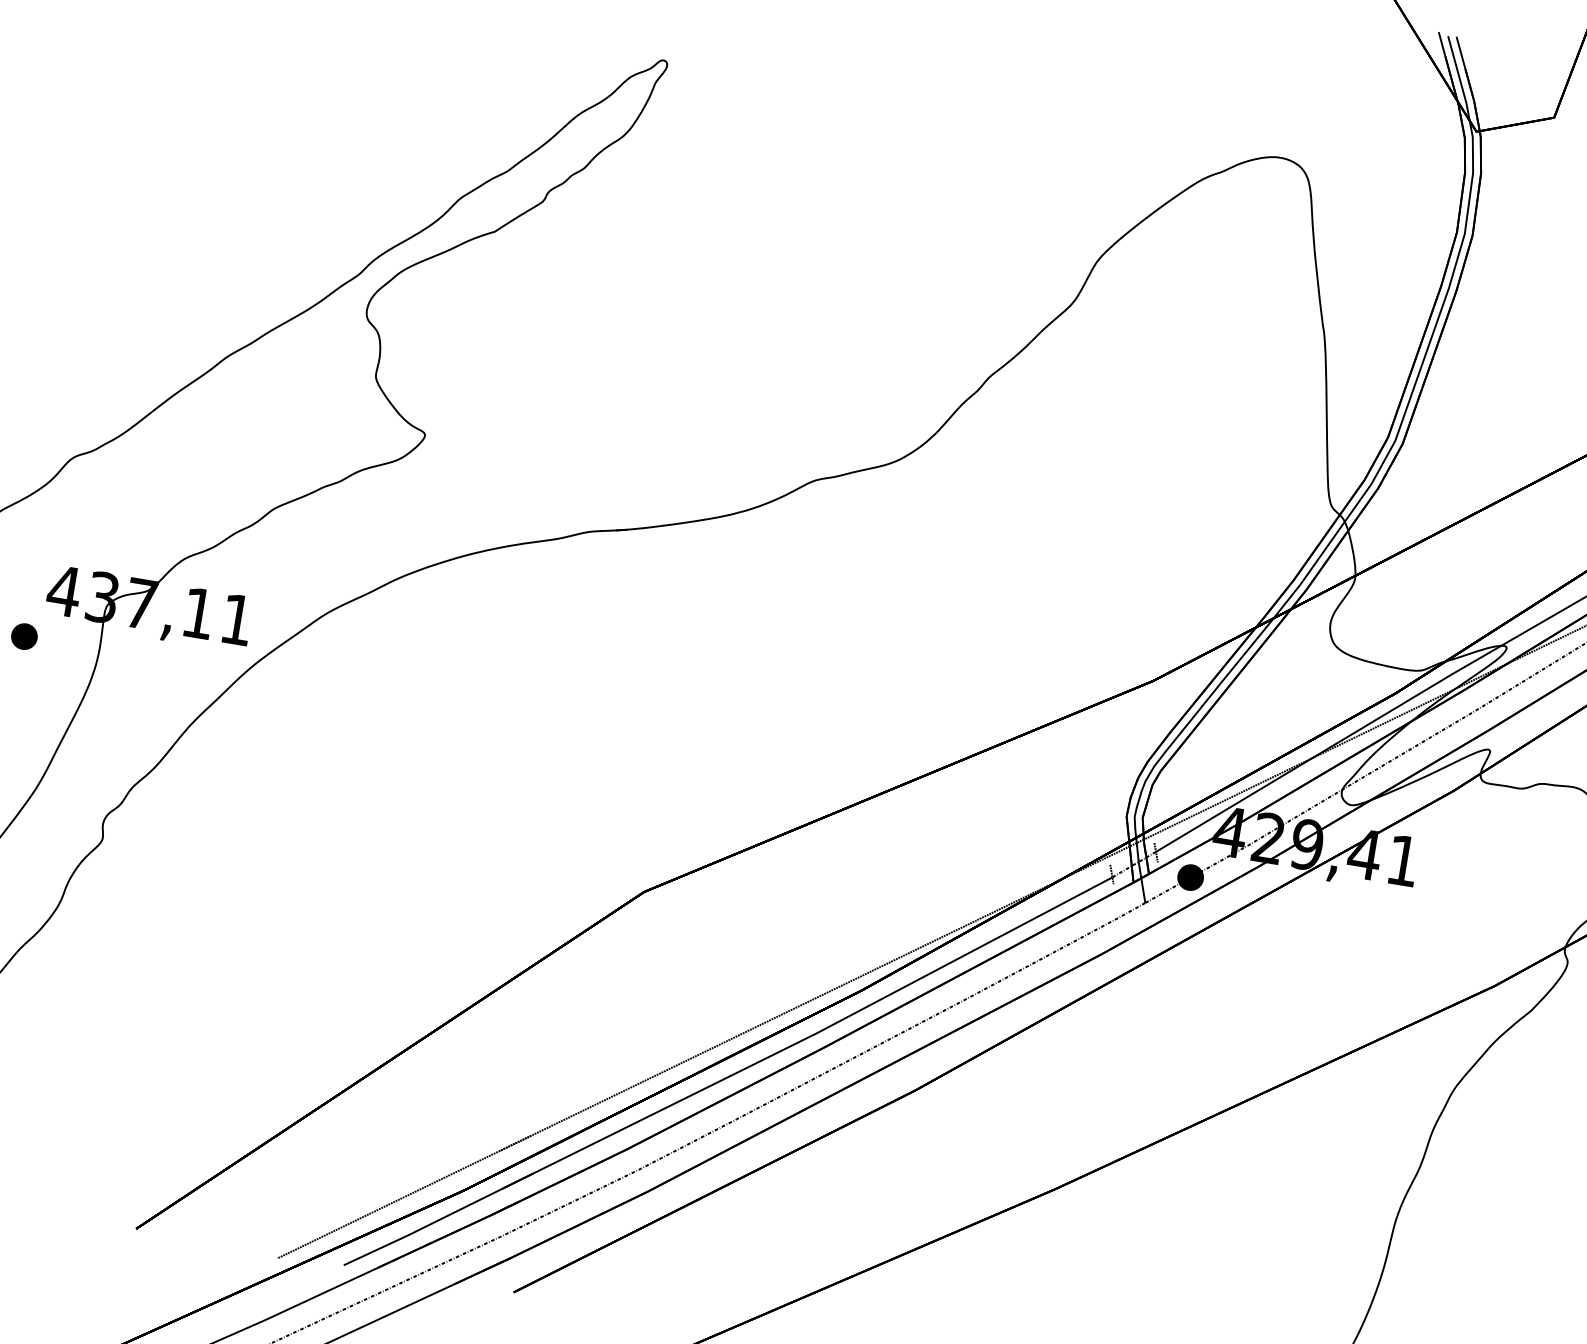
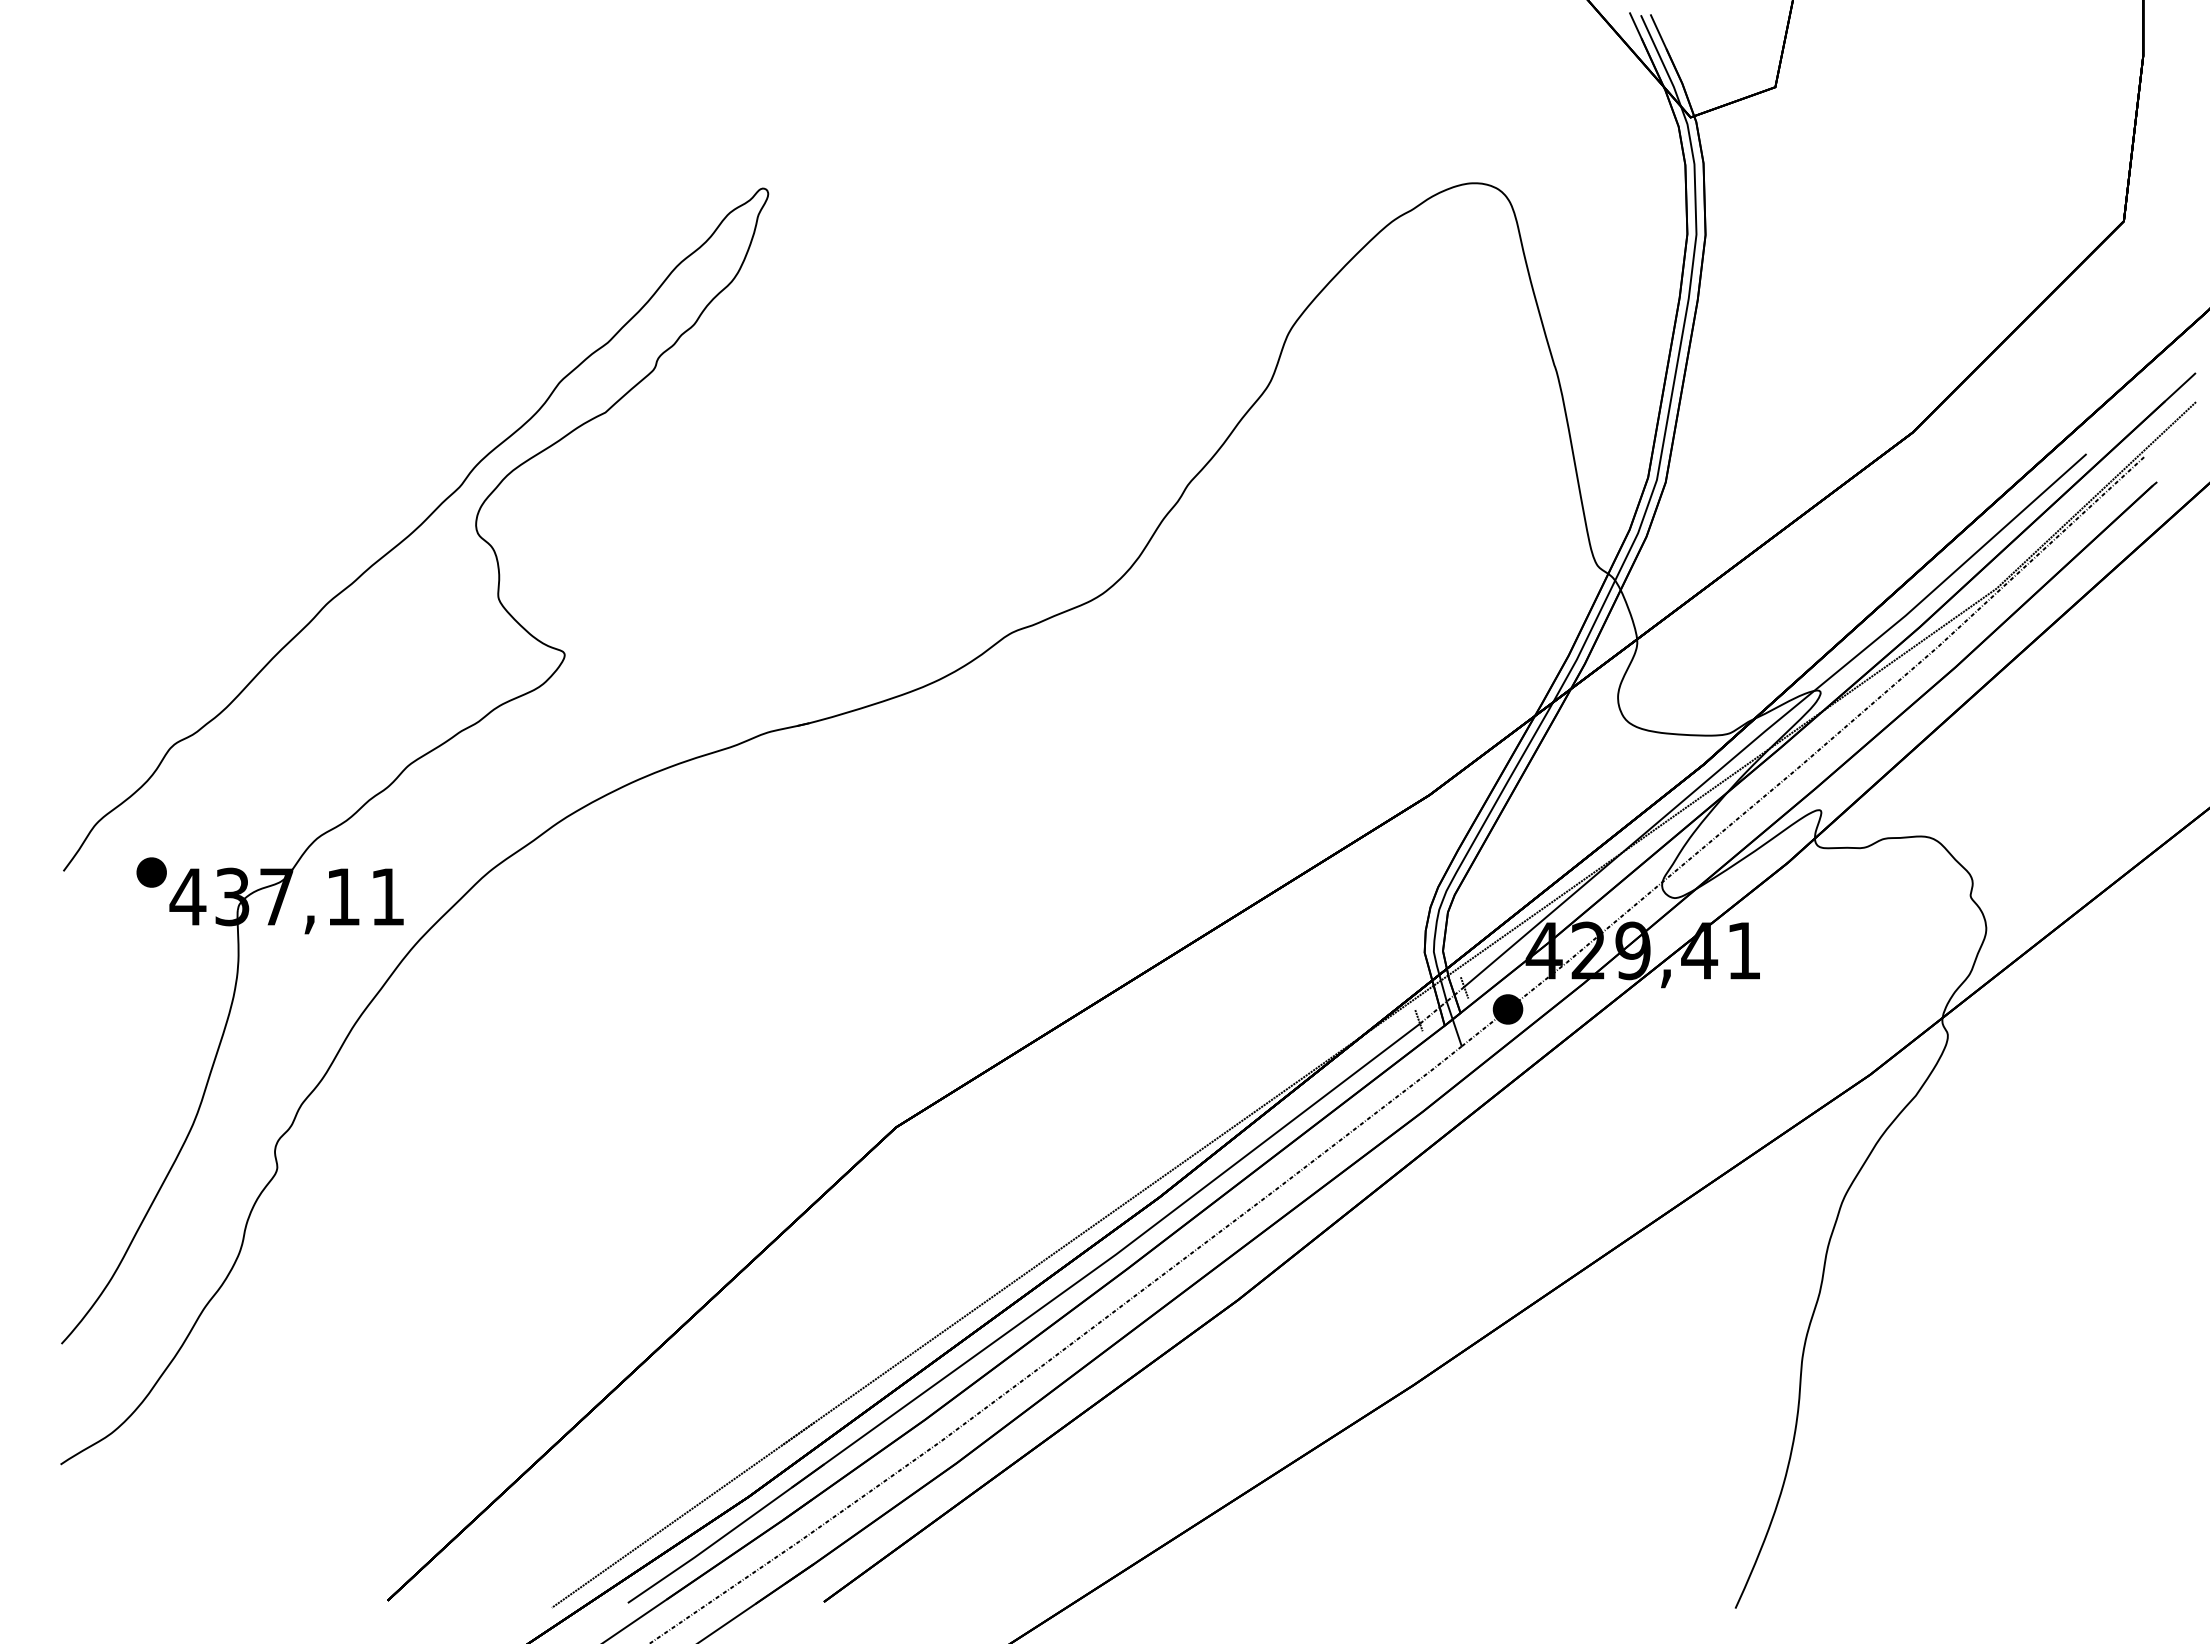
part: (24, 636) -> (151, 872), moved

